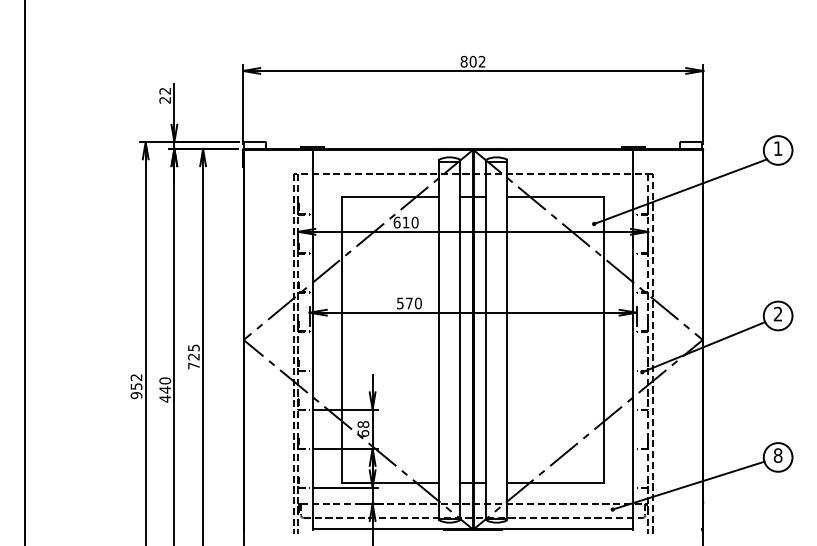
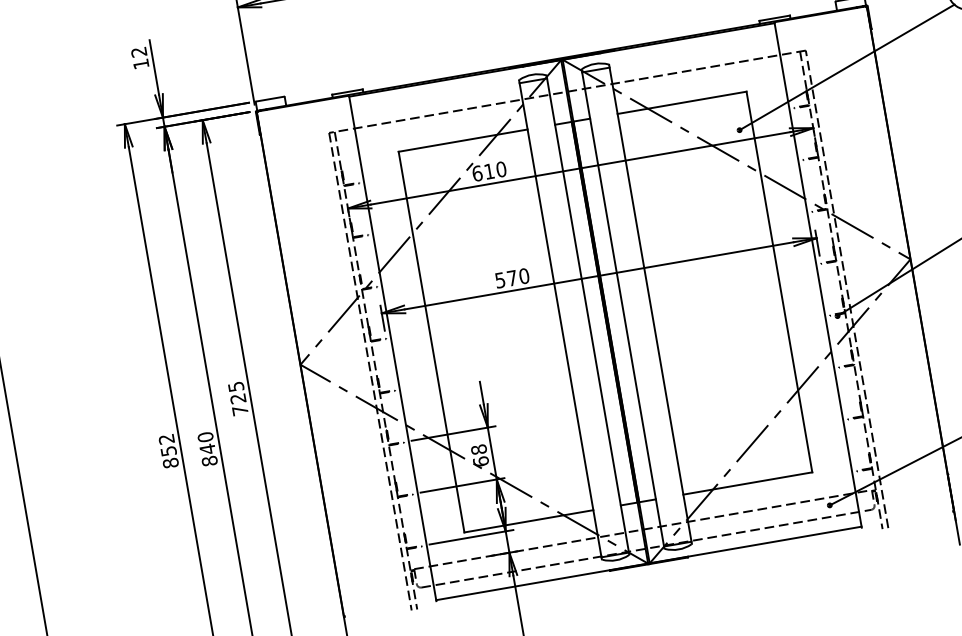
text: (164, 100) -> (140, 64), 22 -> 12
text: (136, 395) -> (170, 463), 952 -> 852
text: (165, 398) -> (210, 460), 440 -> 840

